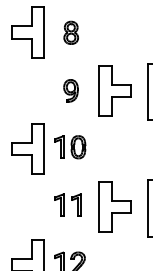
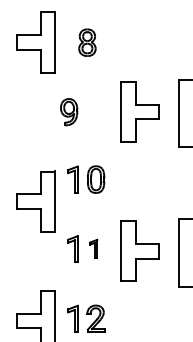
part: (71, 91) -> (69, 112), moved
part: (27, 148) -> (35, 201), moved
part: (76, 204) -> (93, 248), size x0.7

